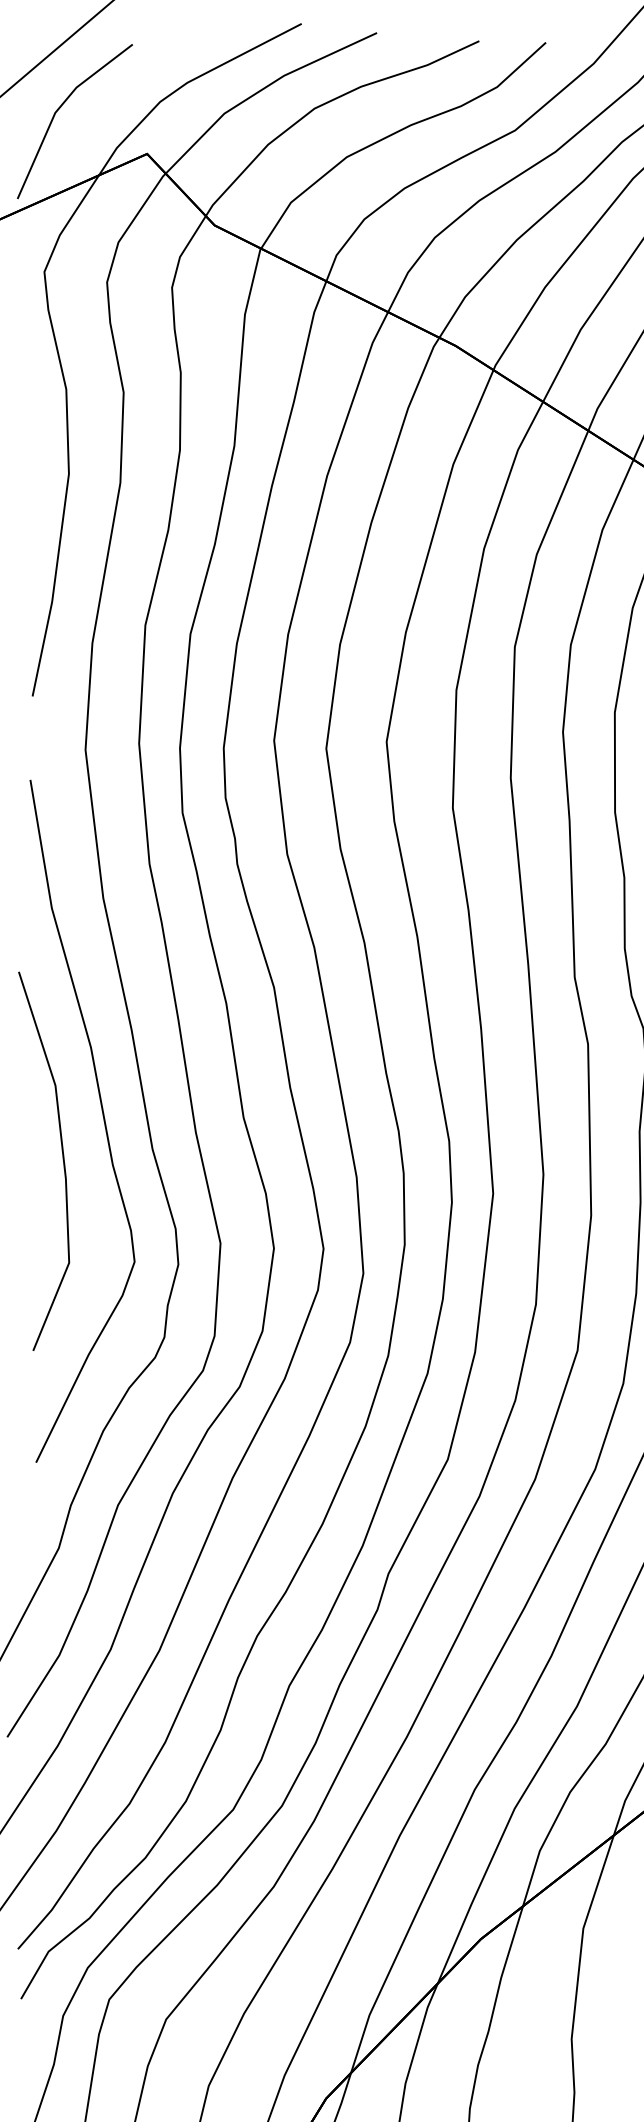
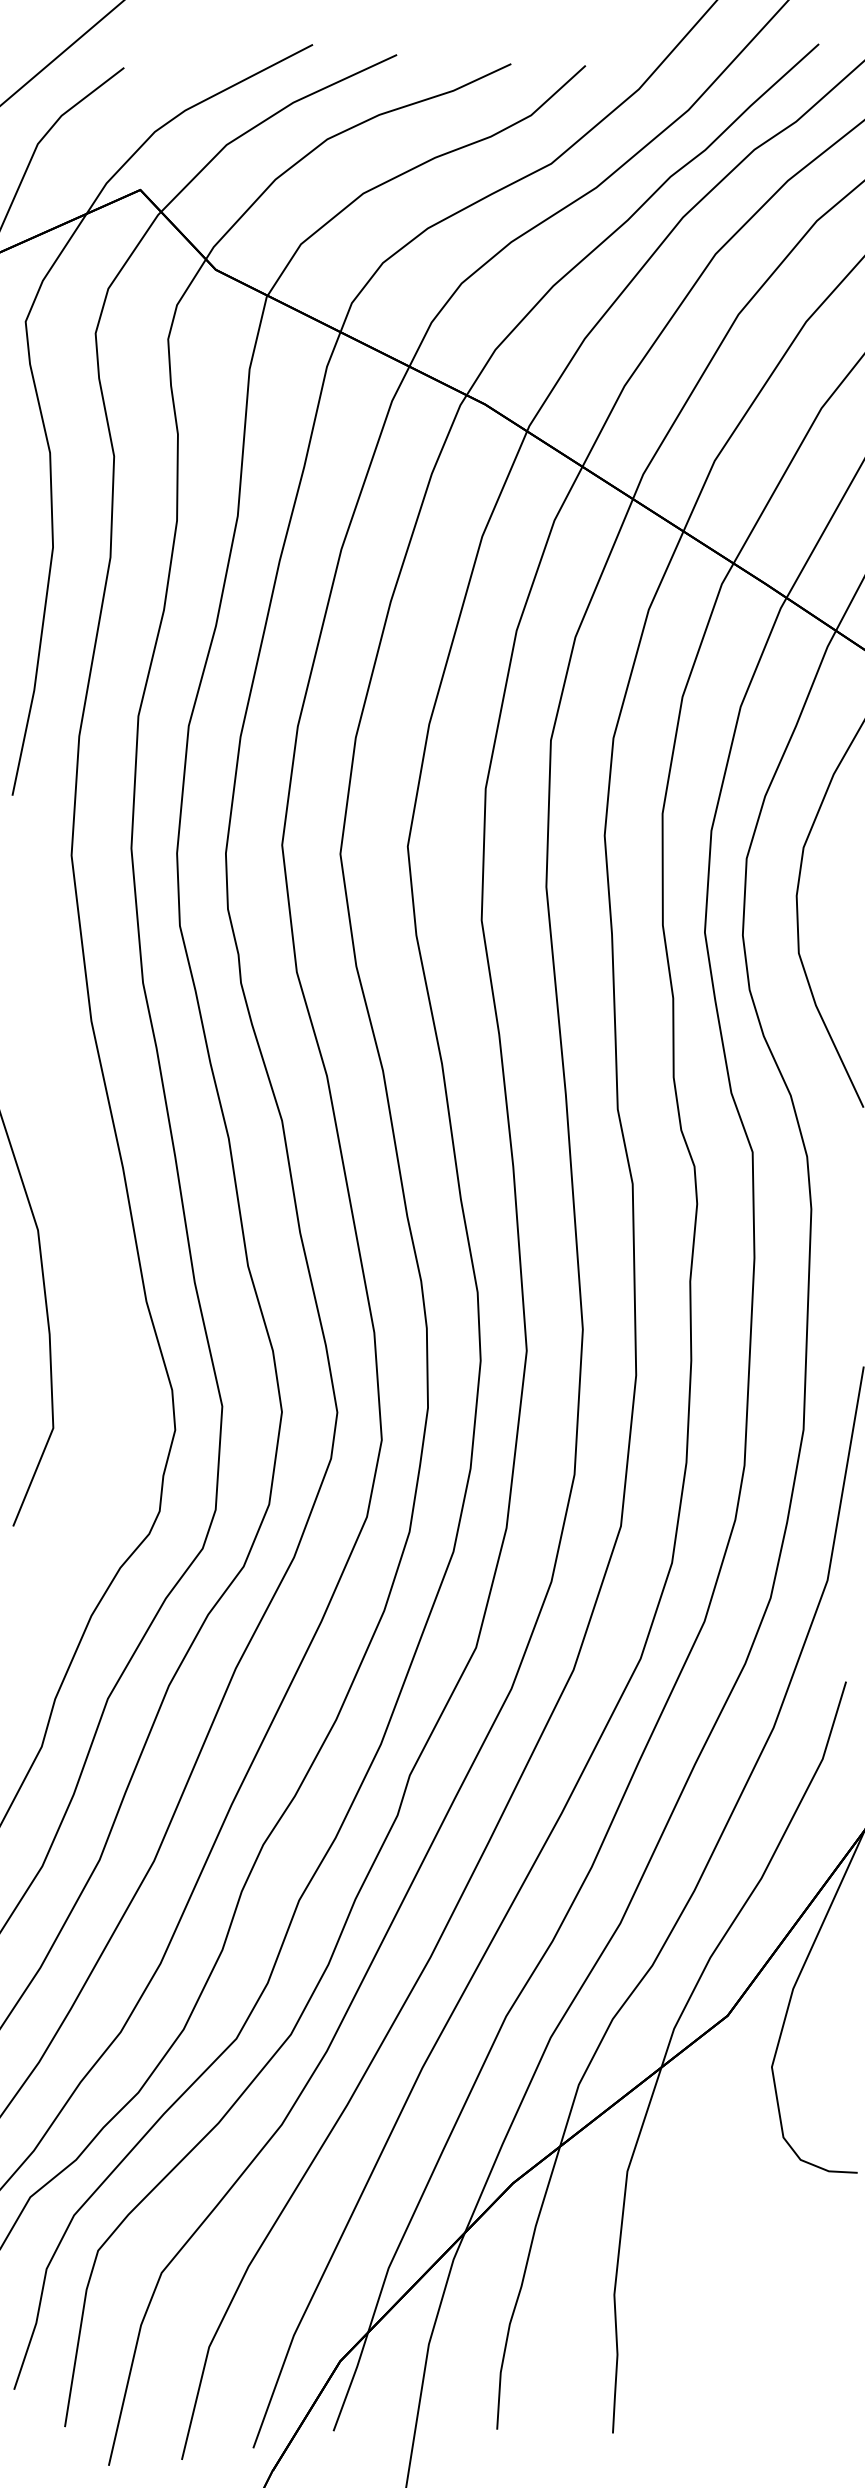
curve: (102, 1115) -> (90, 1263), removed

